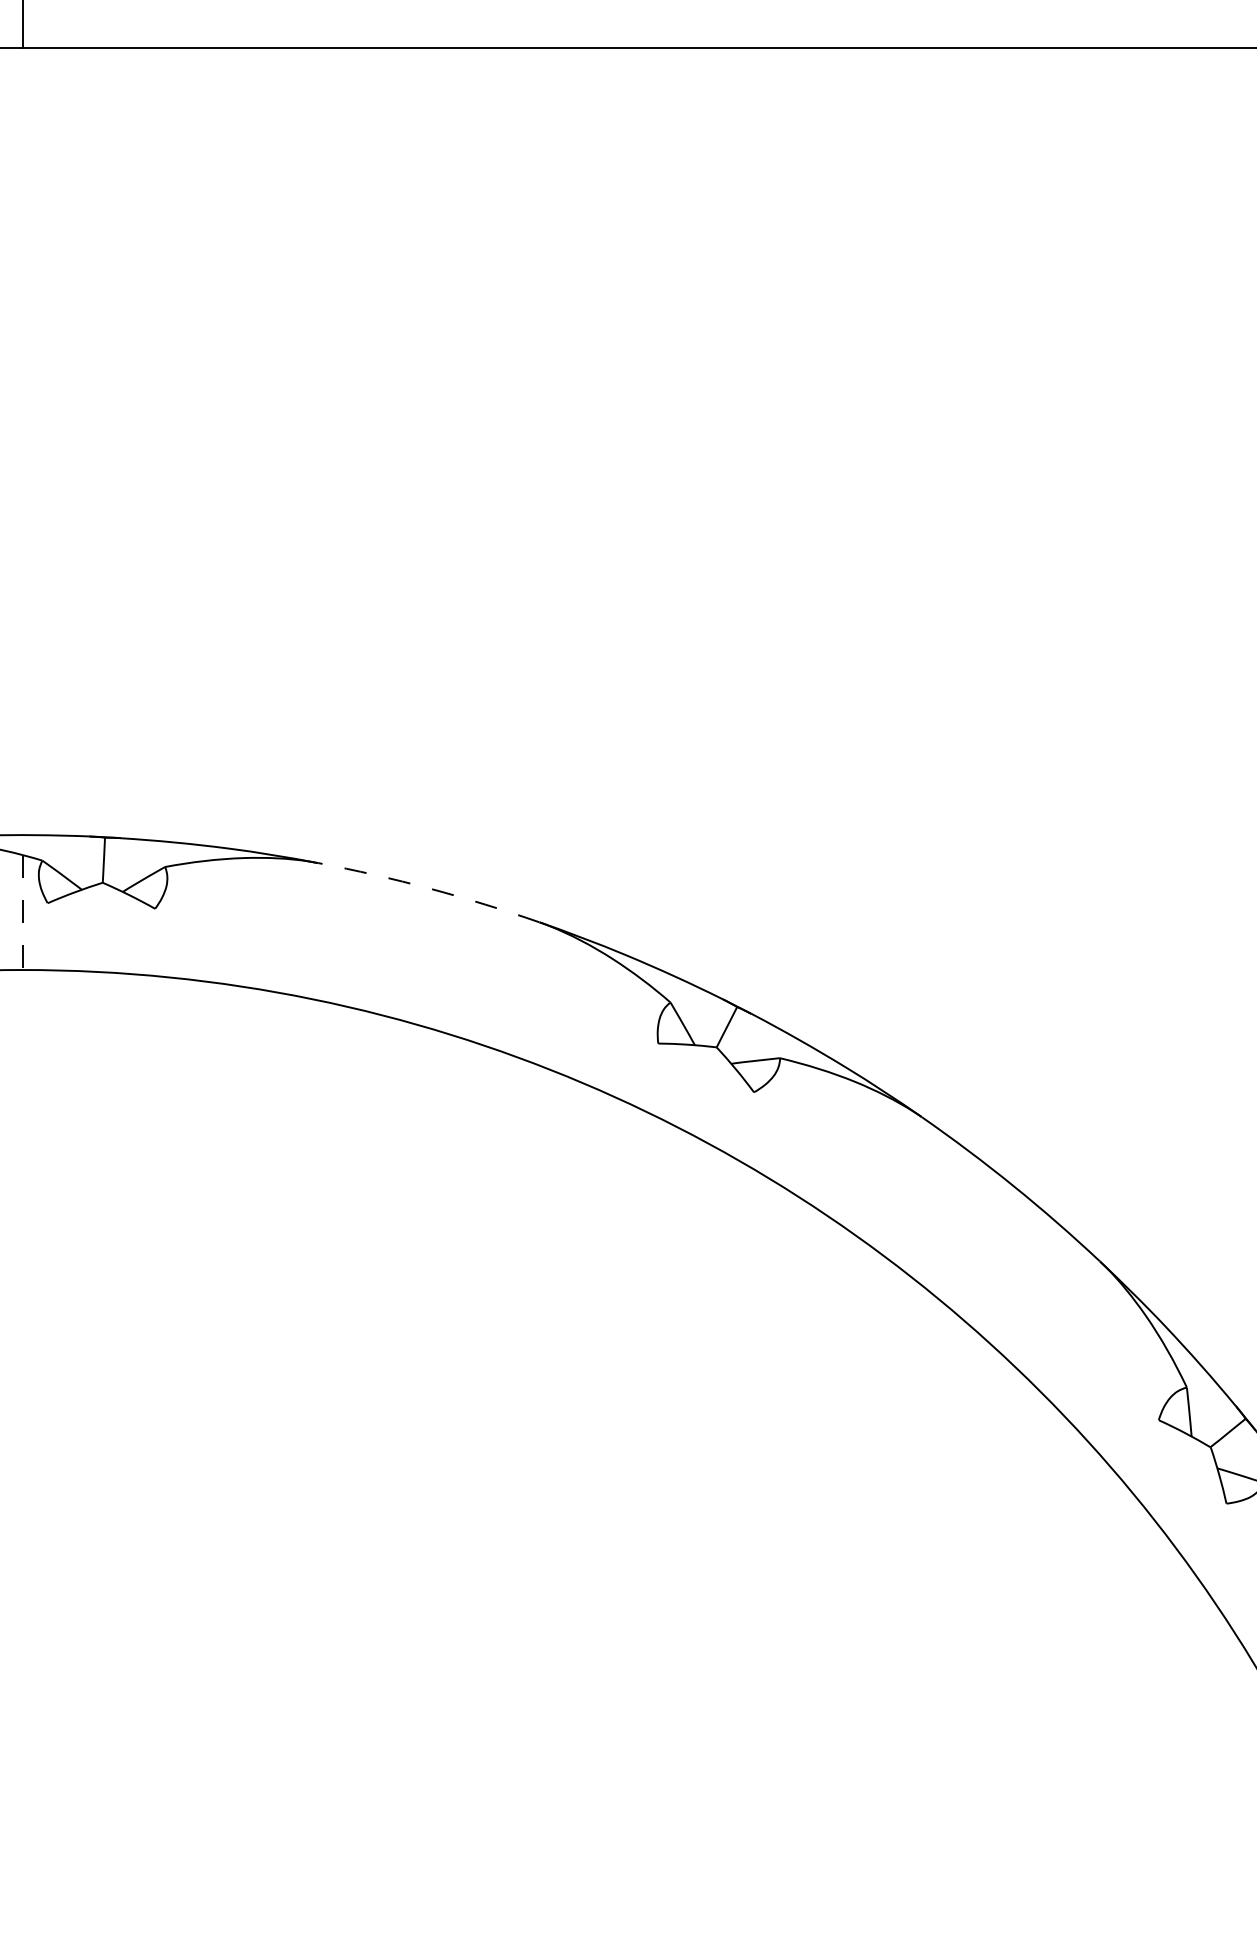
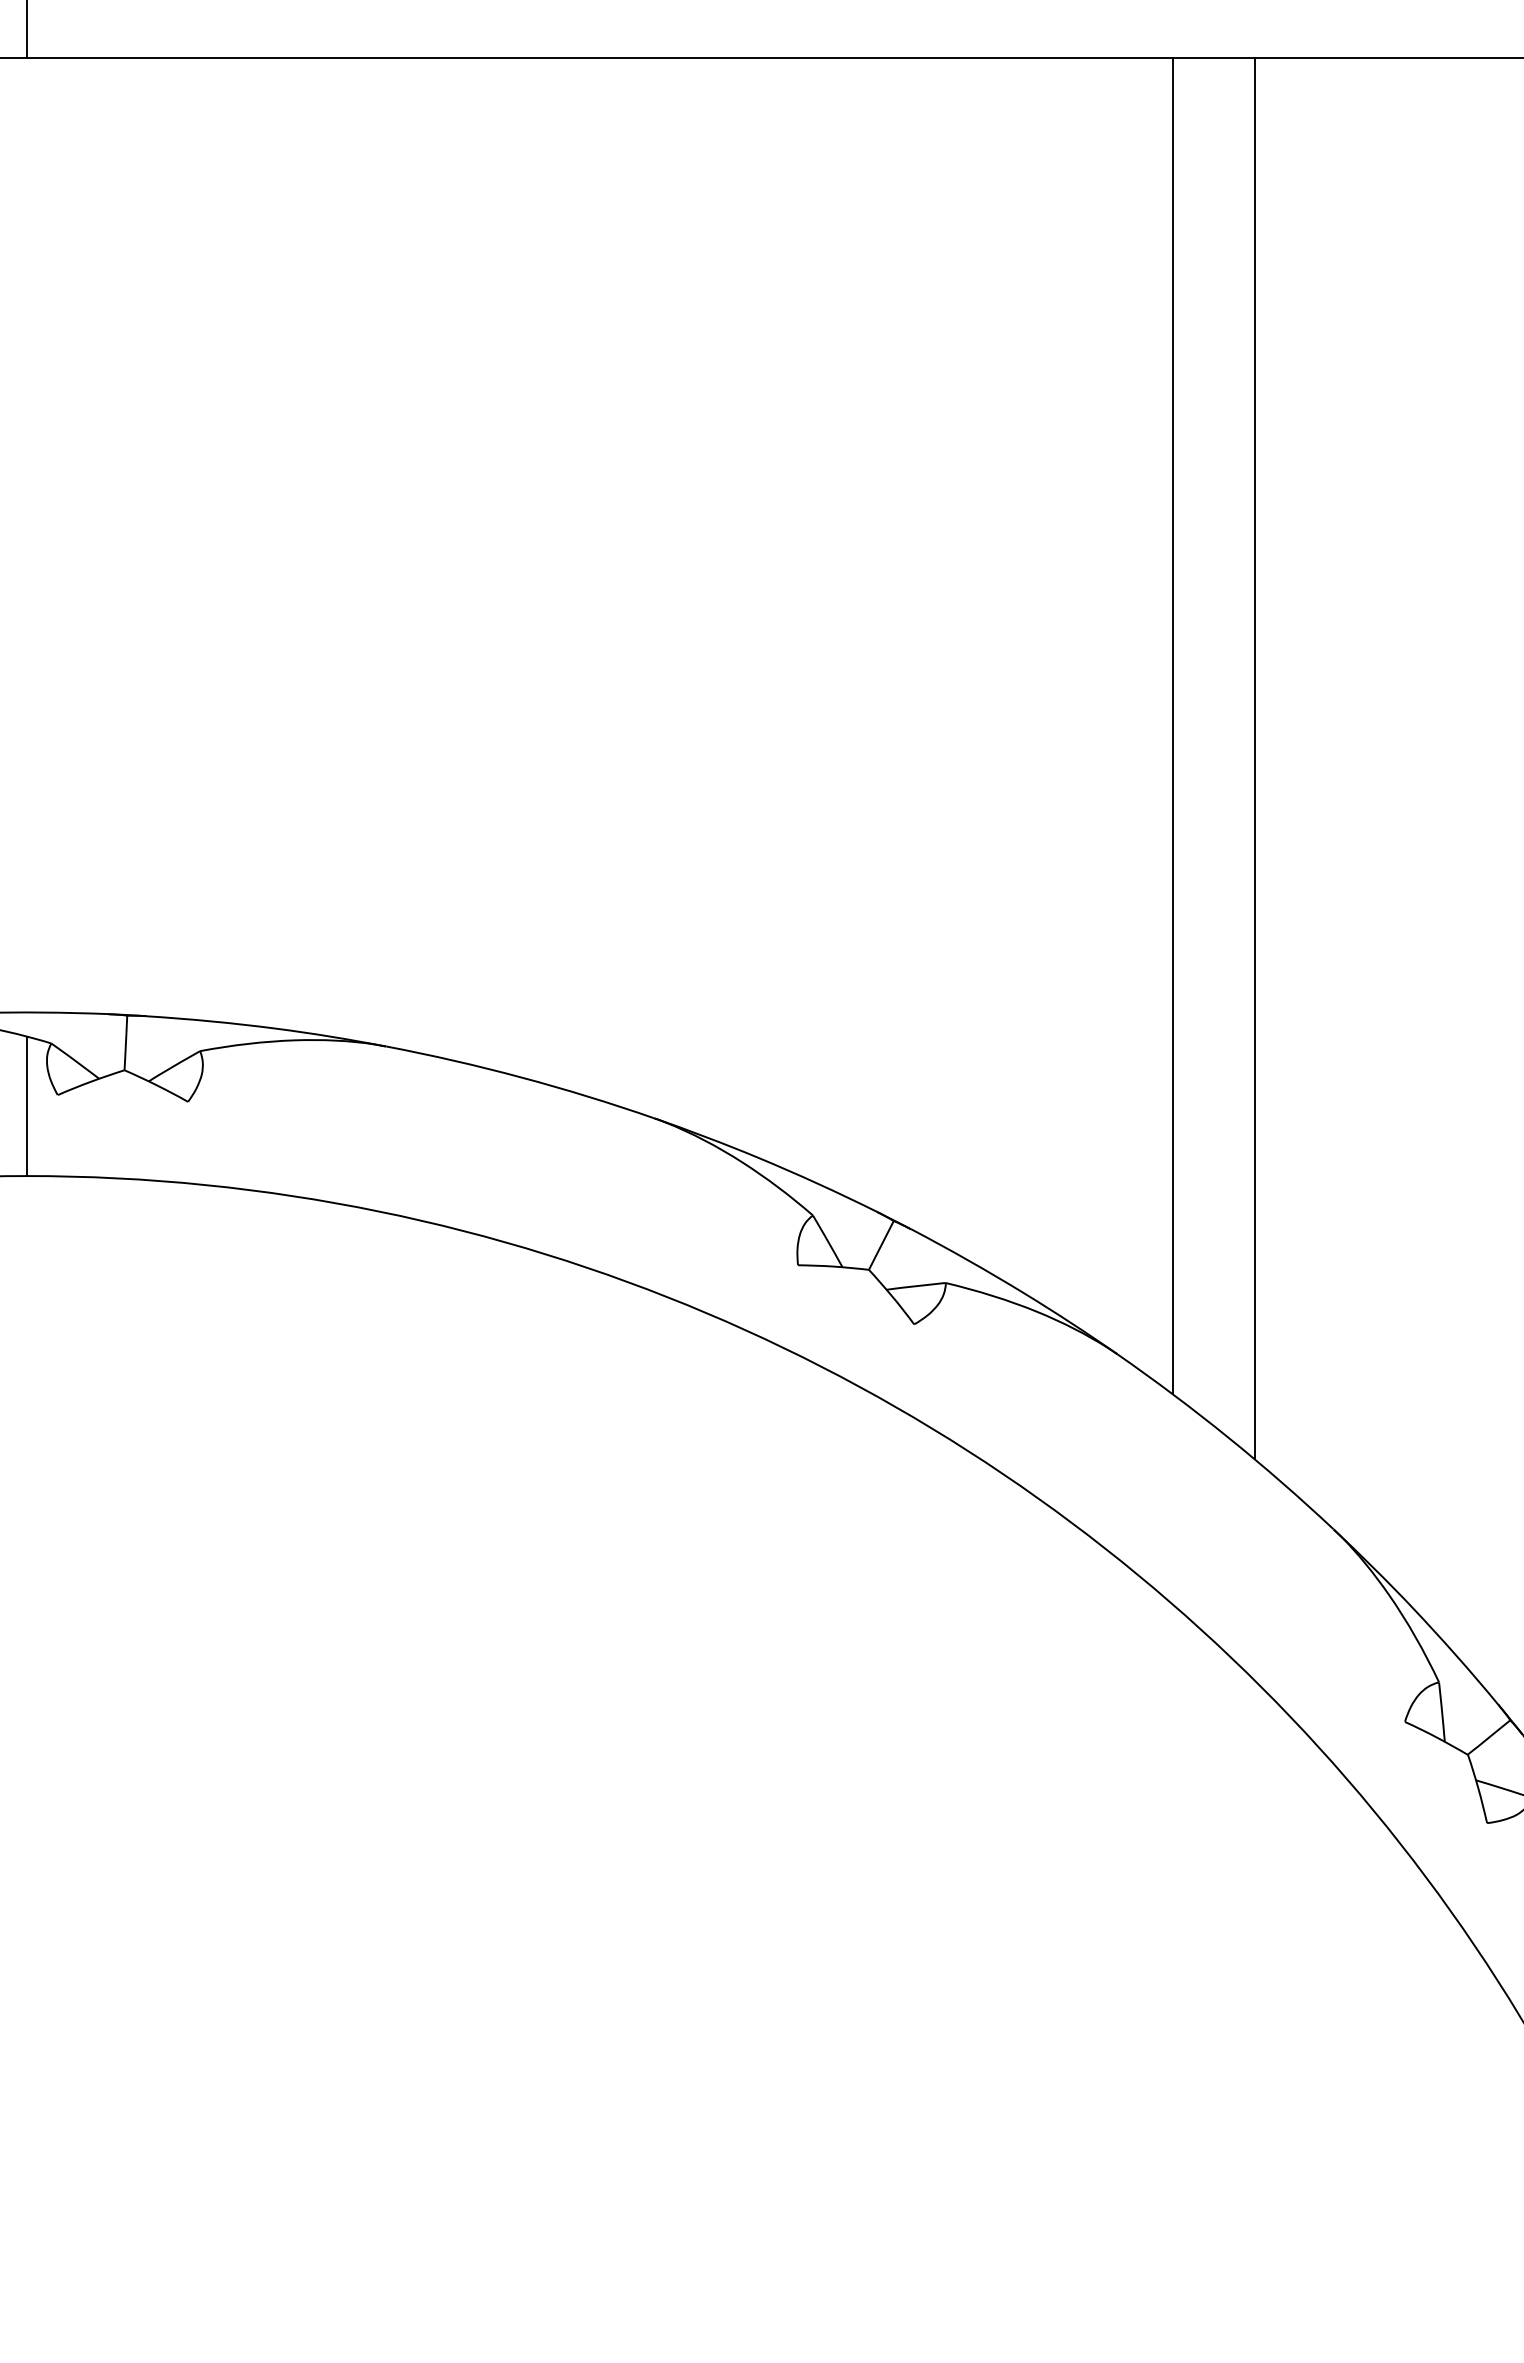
line: (967, 599) -> (1172, 726), added
line: (1034, 625) -> (1254, 758), added
arc: (430, 888) -> (521, 1077), dashed -> solid
line: (22, 912) -> (27, 1106), dashed -> solid

